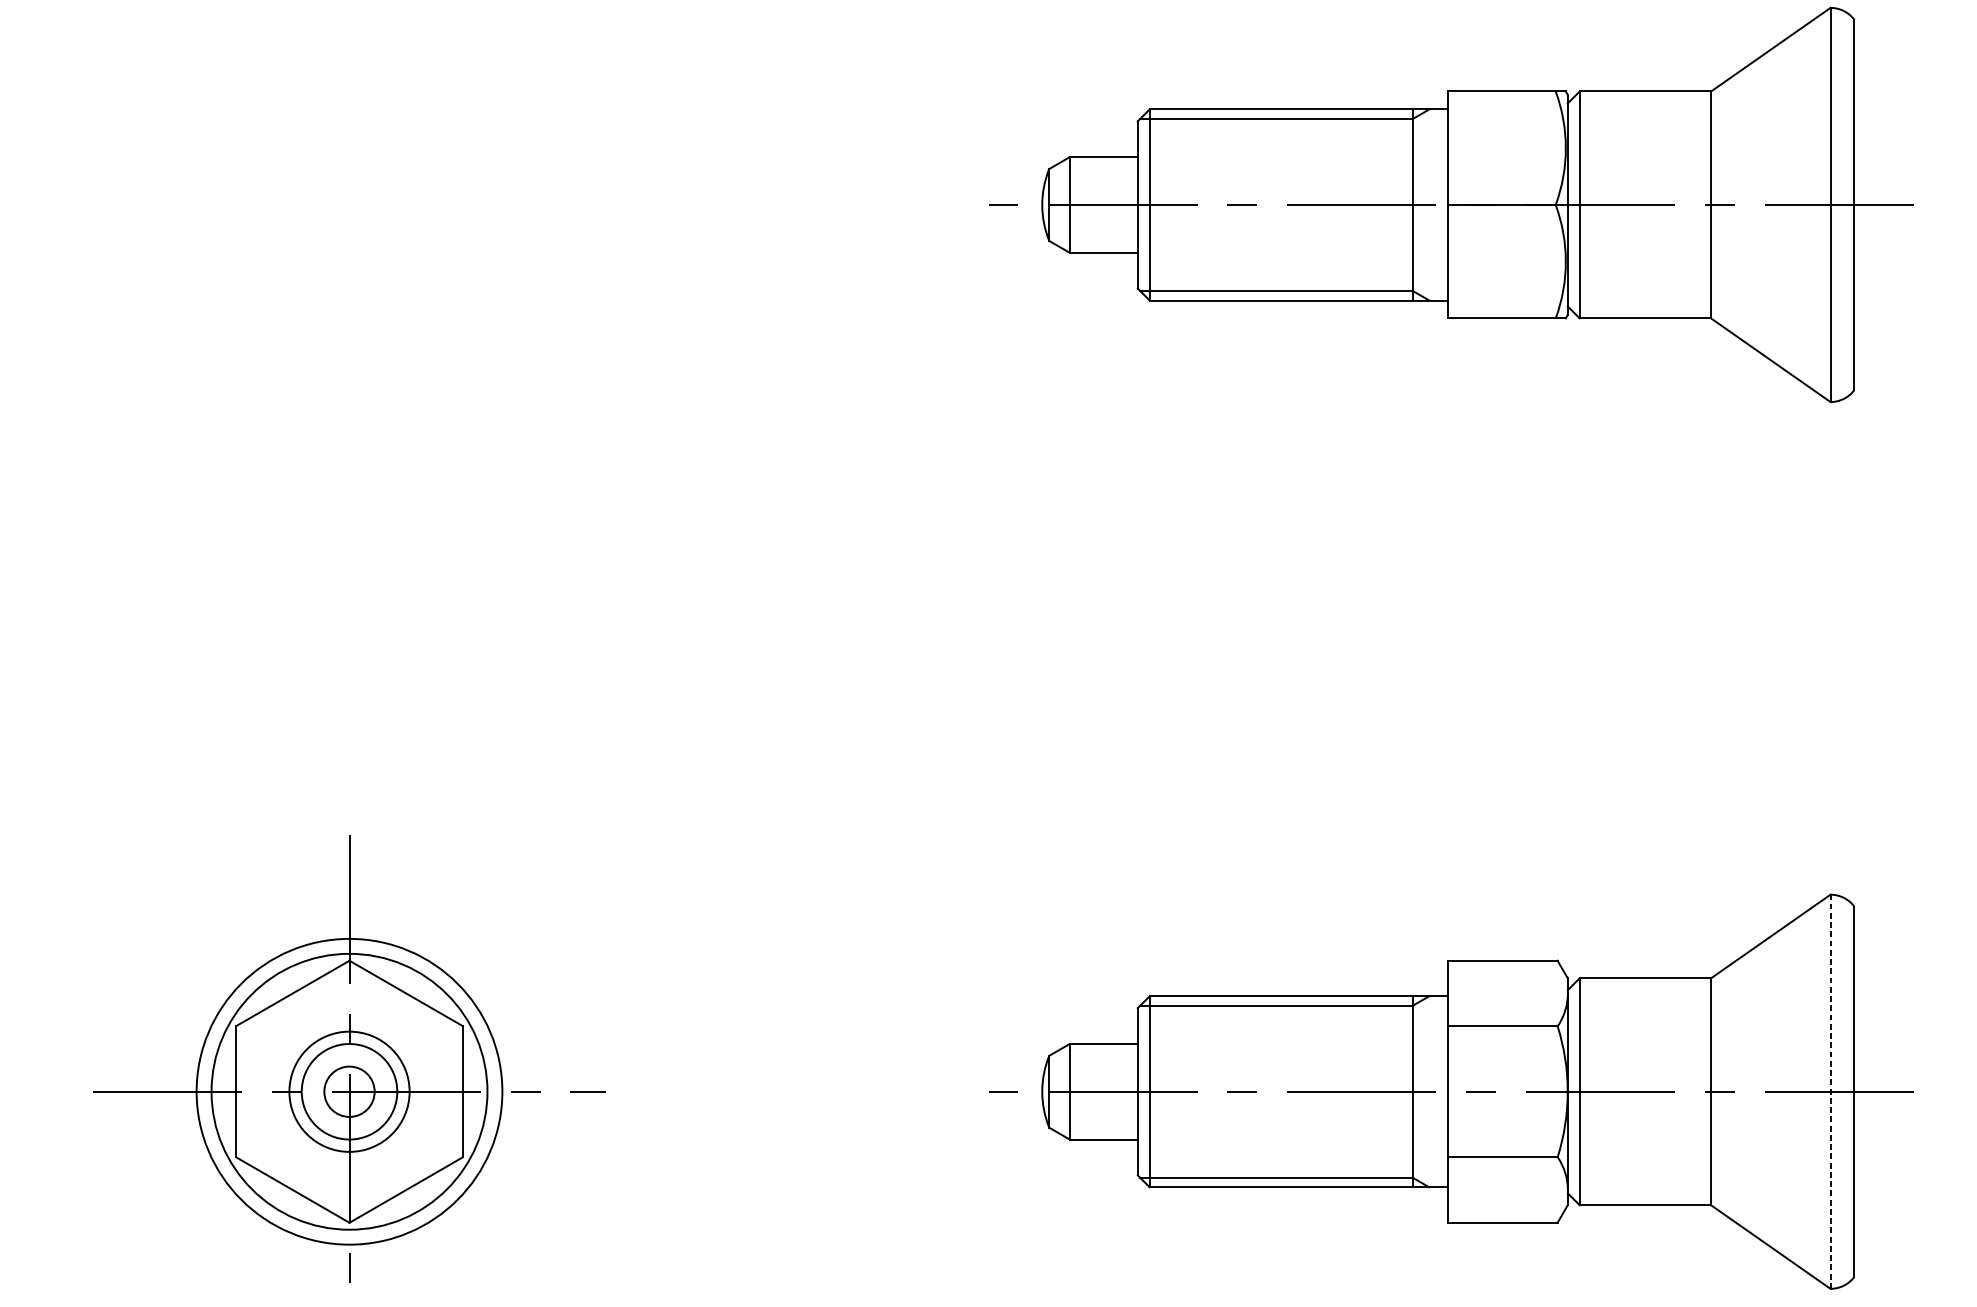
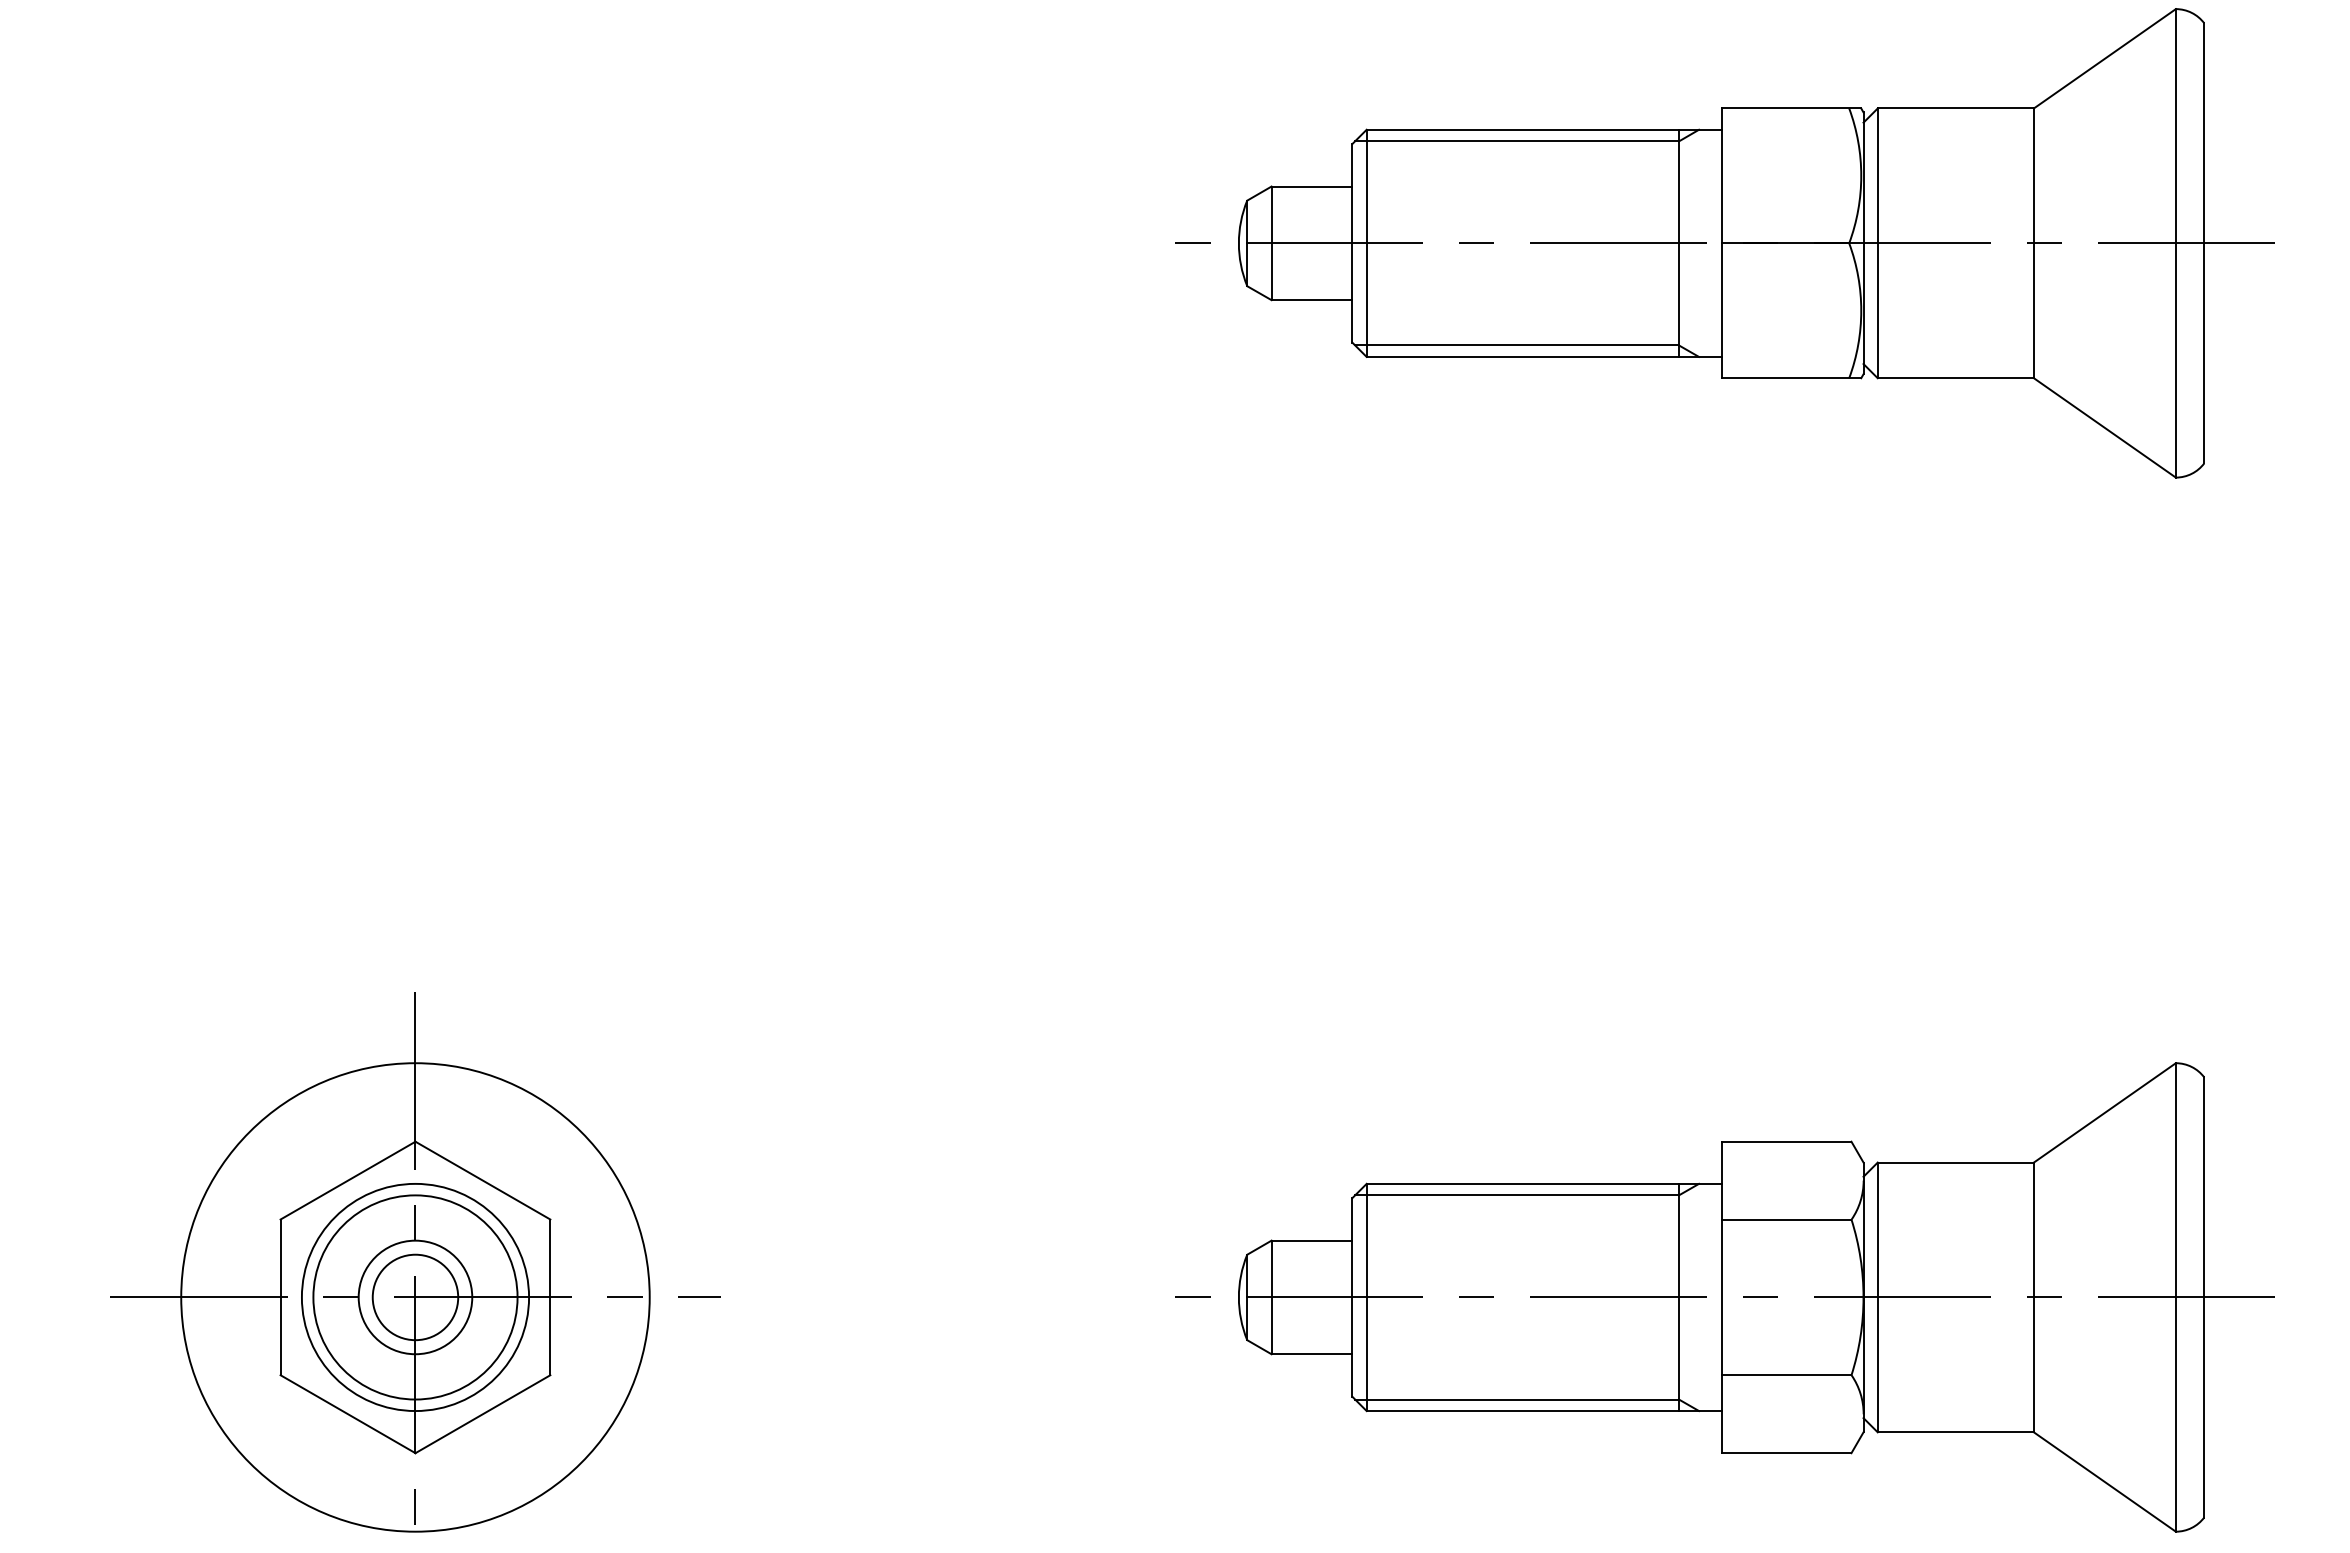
line: (1830, 1090) -> (2175, 1296), dashed -> solid
circle: (349, 1091) -> (415, 1297), size x0.62
circle: (349, 1091) -> (415, 1297), size x1.43
circle: (349, 1091) -> (415, 1297), size x1.43
circle: (349, 1091) -> (415, 1297), size x1.43

